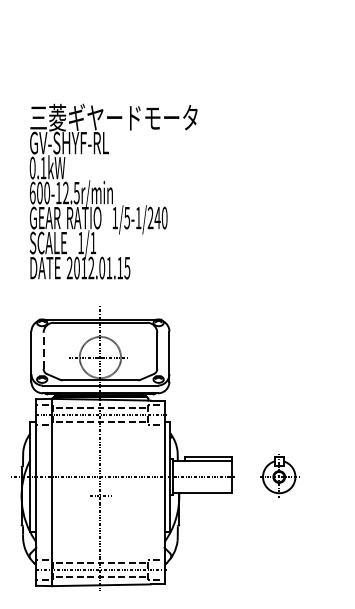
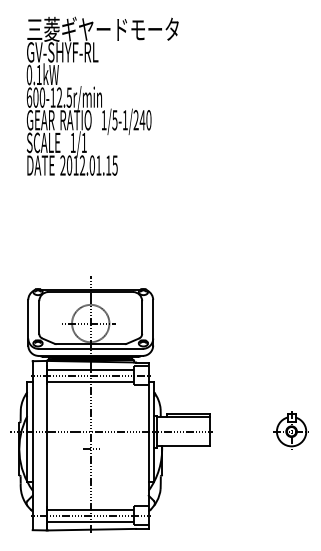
text: (113, 190) -> (102, 95), moved
line: (43, 349) -> (39, 316), dashed -> solid
part: (278, 475) -> (290, 430), moved

